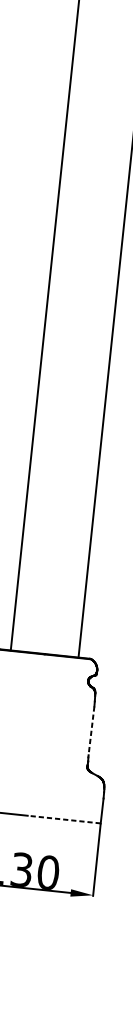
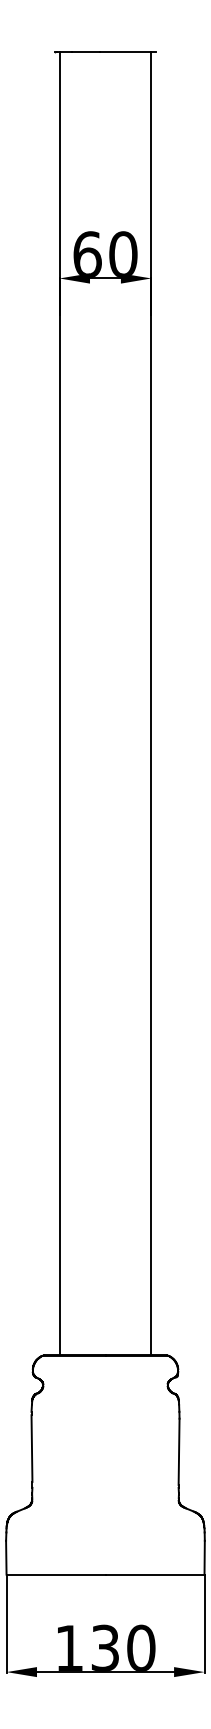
line: (91, 731) -> (179, 1452), dashed -> solid
line: (63, 819) -> (154, 1574), dashed -> solid

